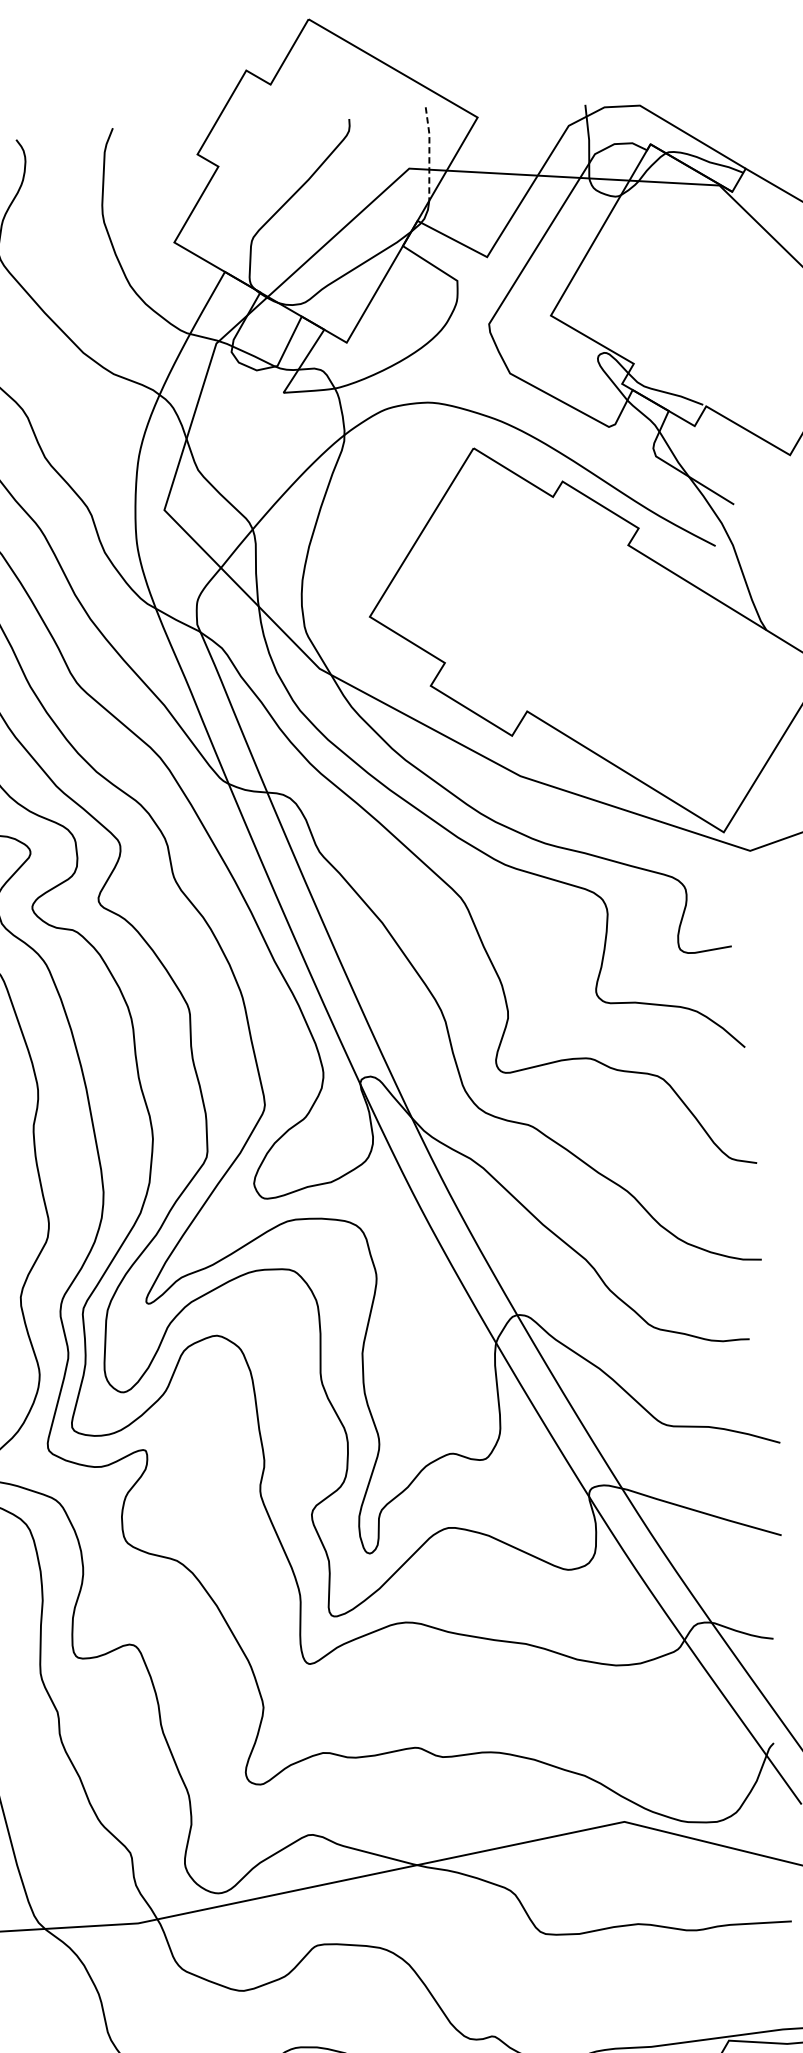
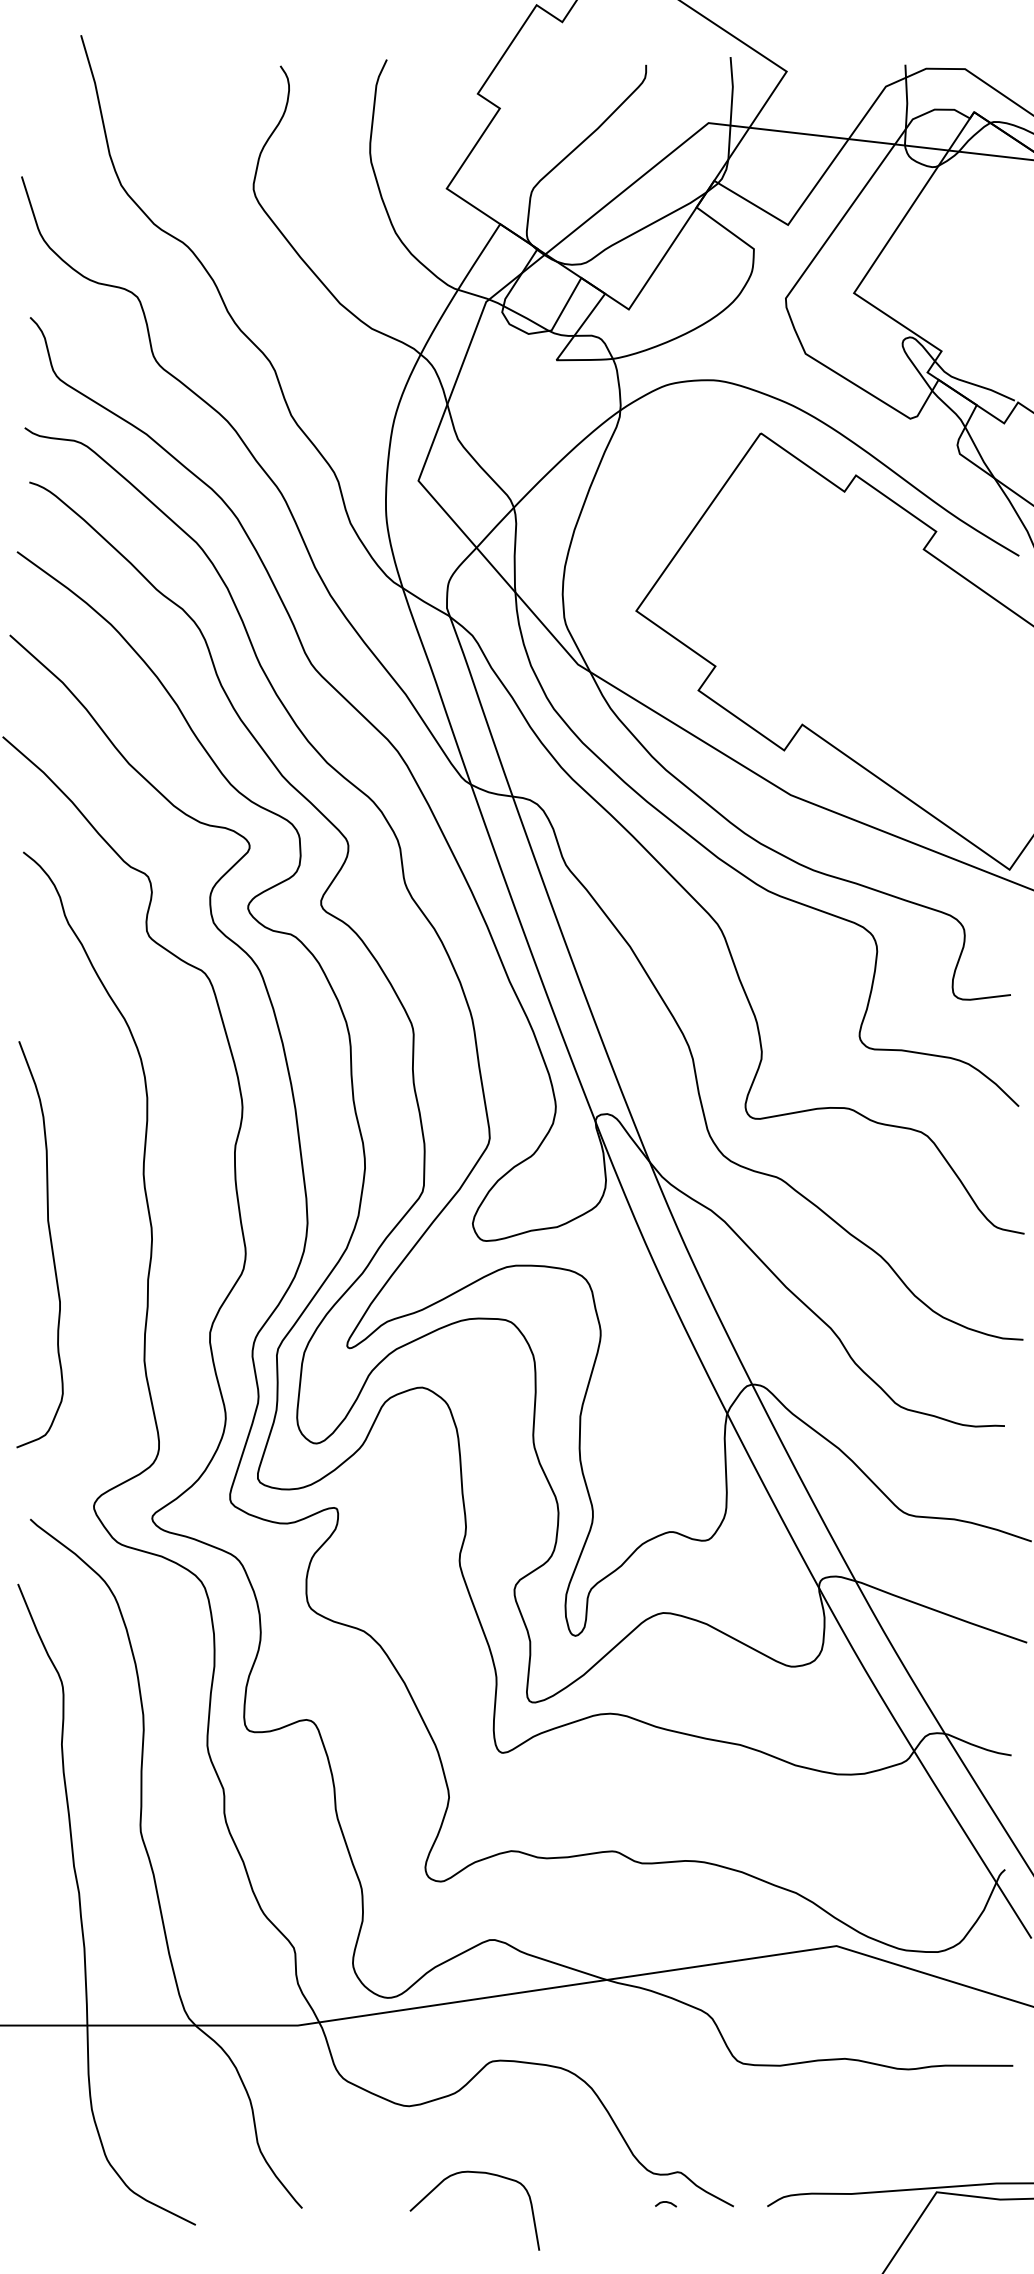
line: (429, 153) -> (731, 107), dashed -> solid

